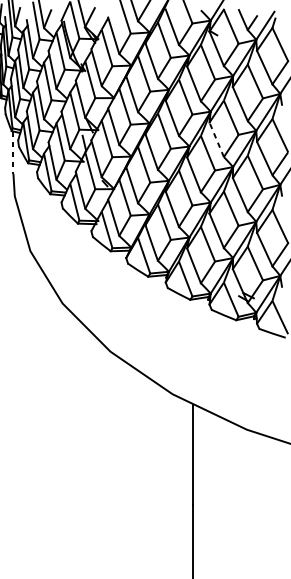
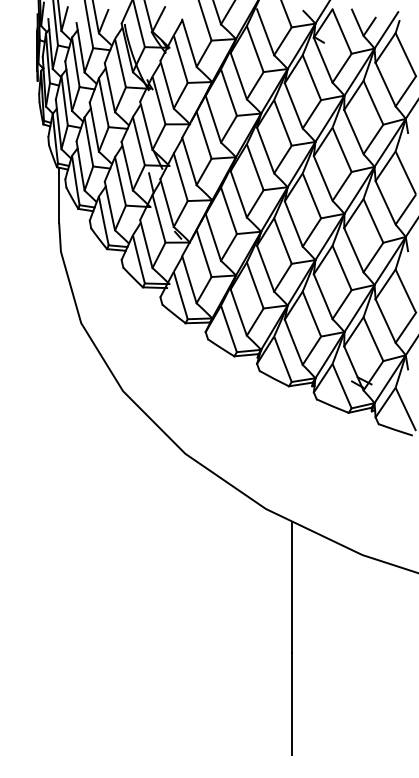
line: (216, 139) -> (323, 178), dashed -> solid
line: (13, 152) -> (59, 195), dashed -> solid

